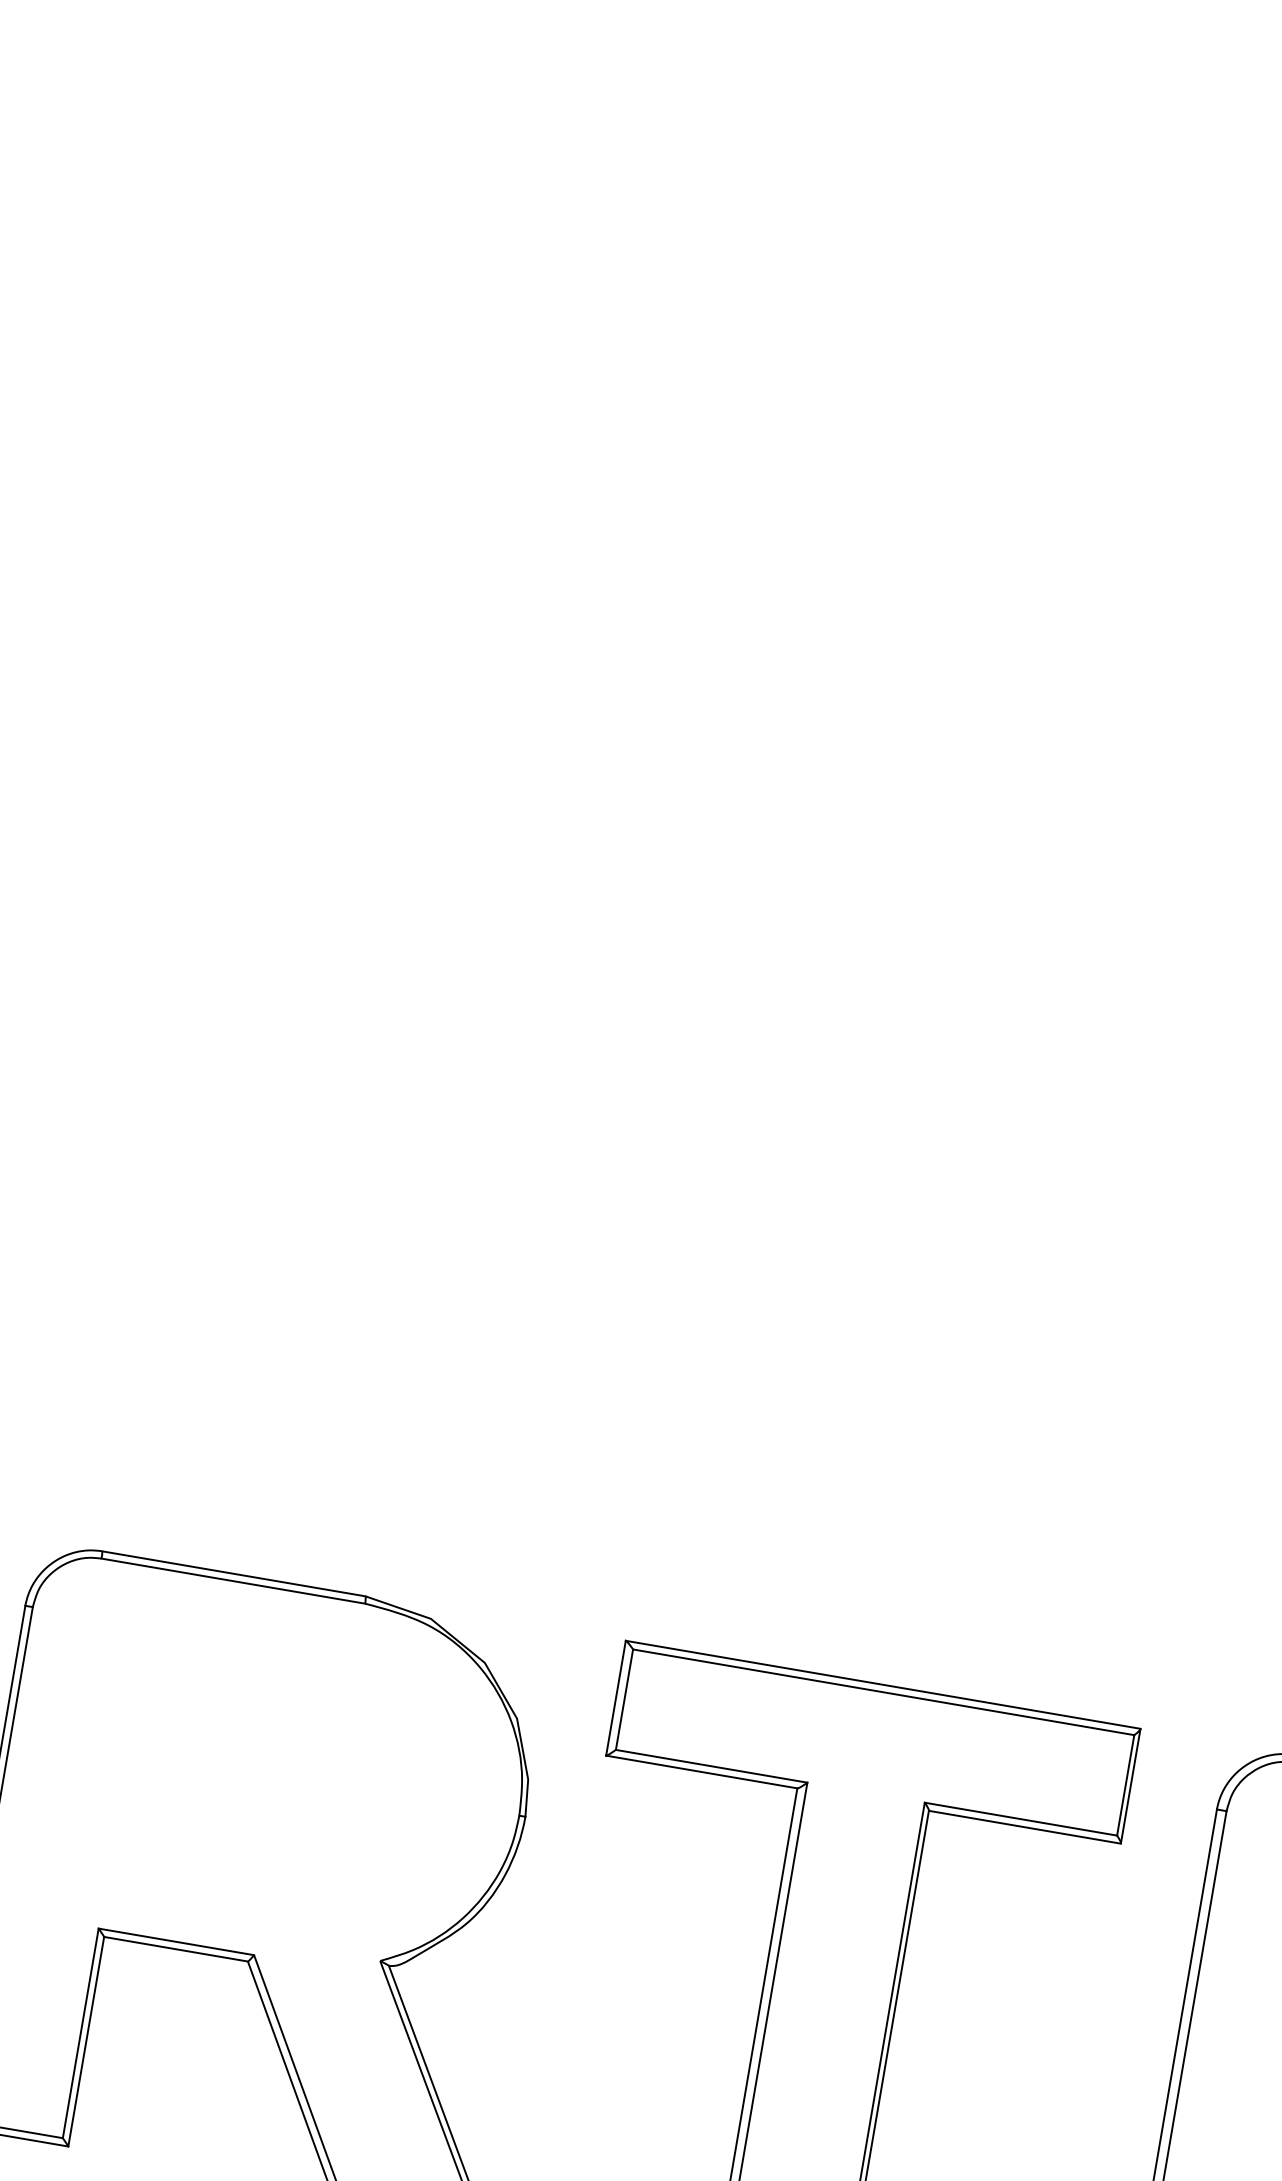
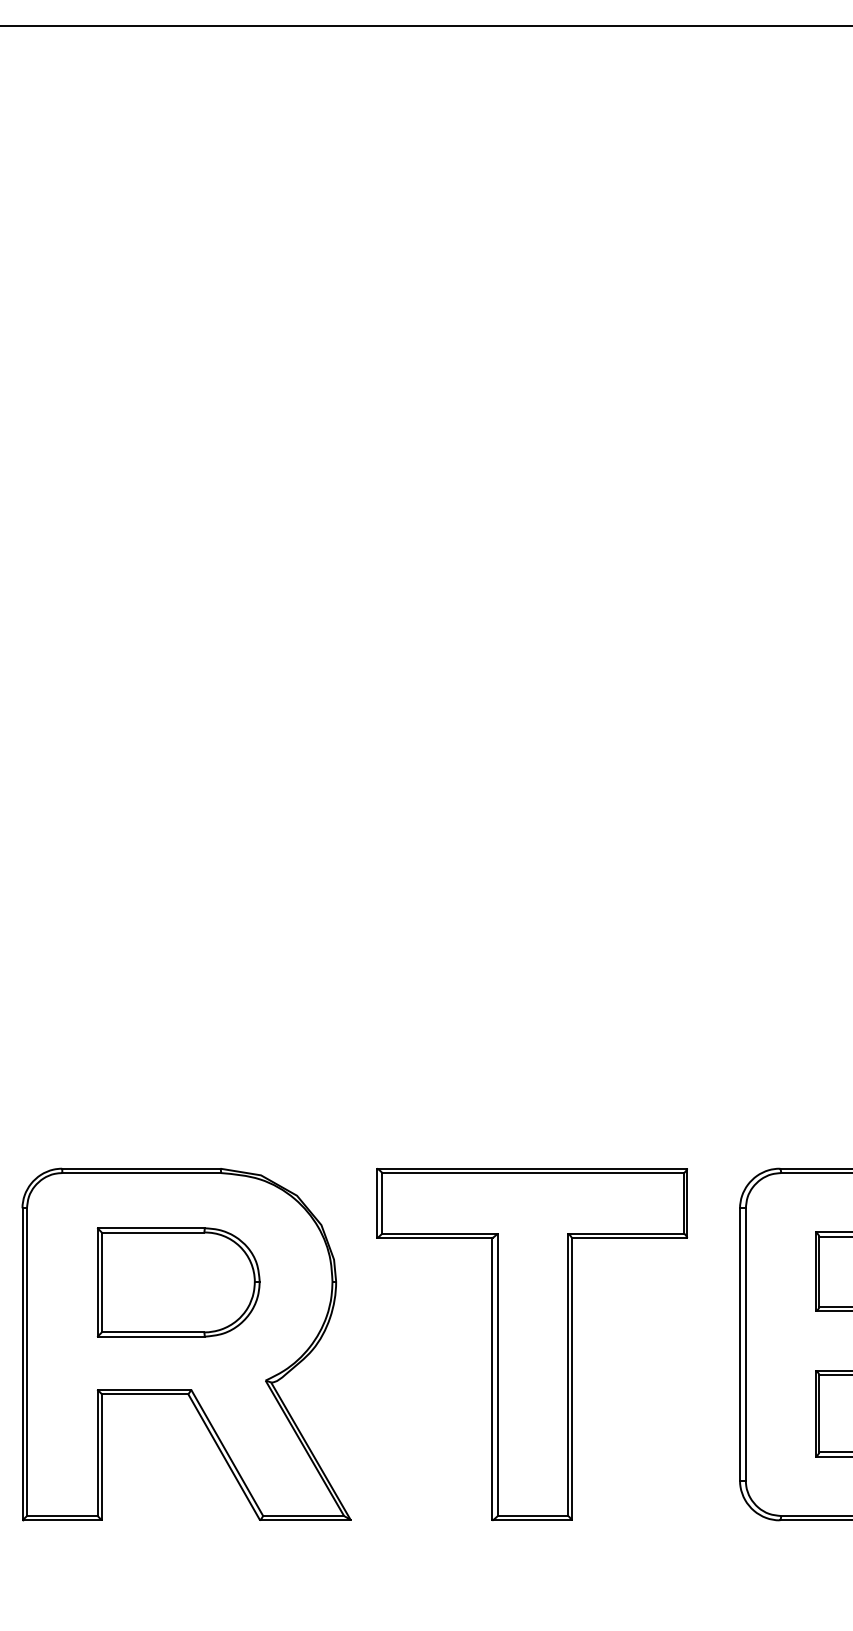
part: (263, 1773) -> (178, 1282), added

